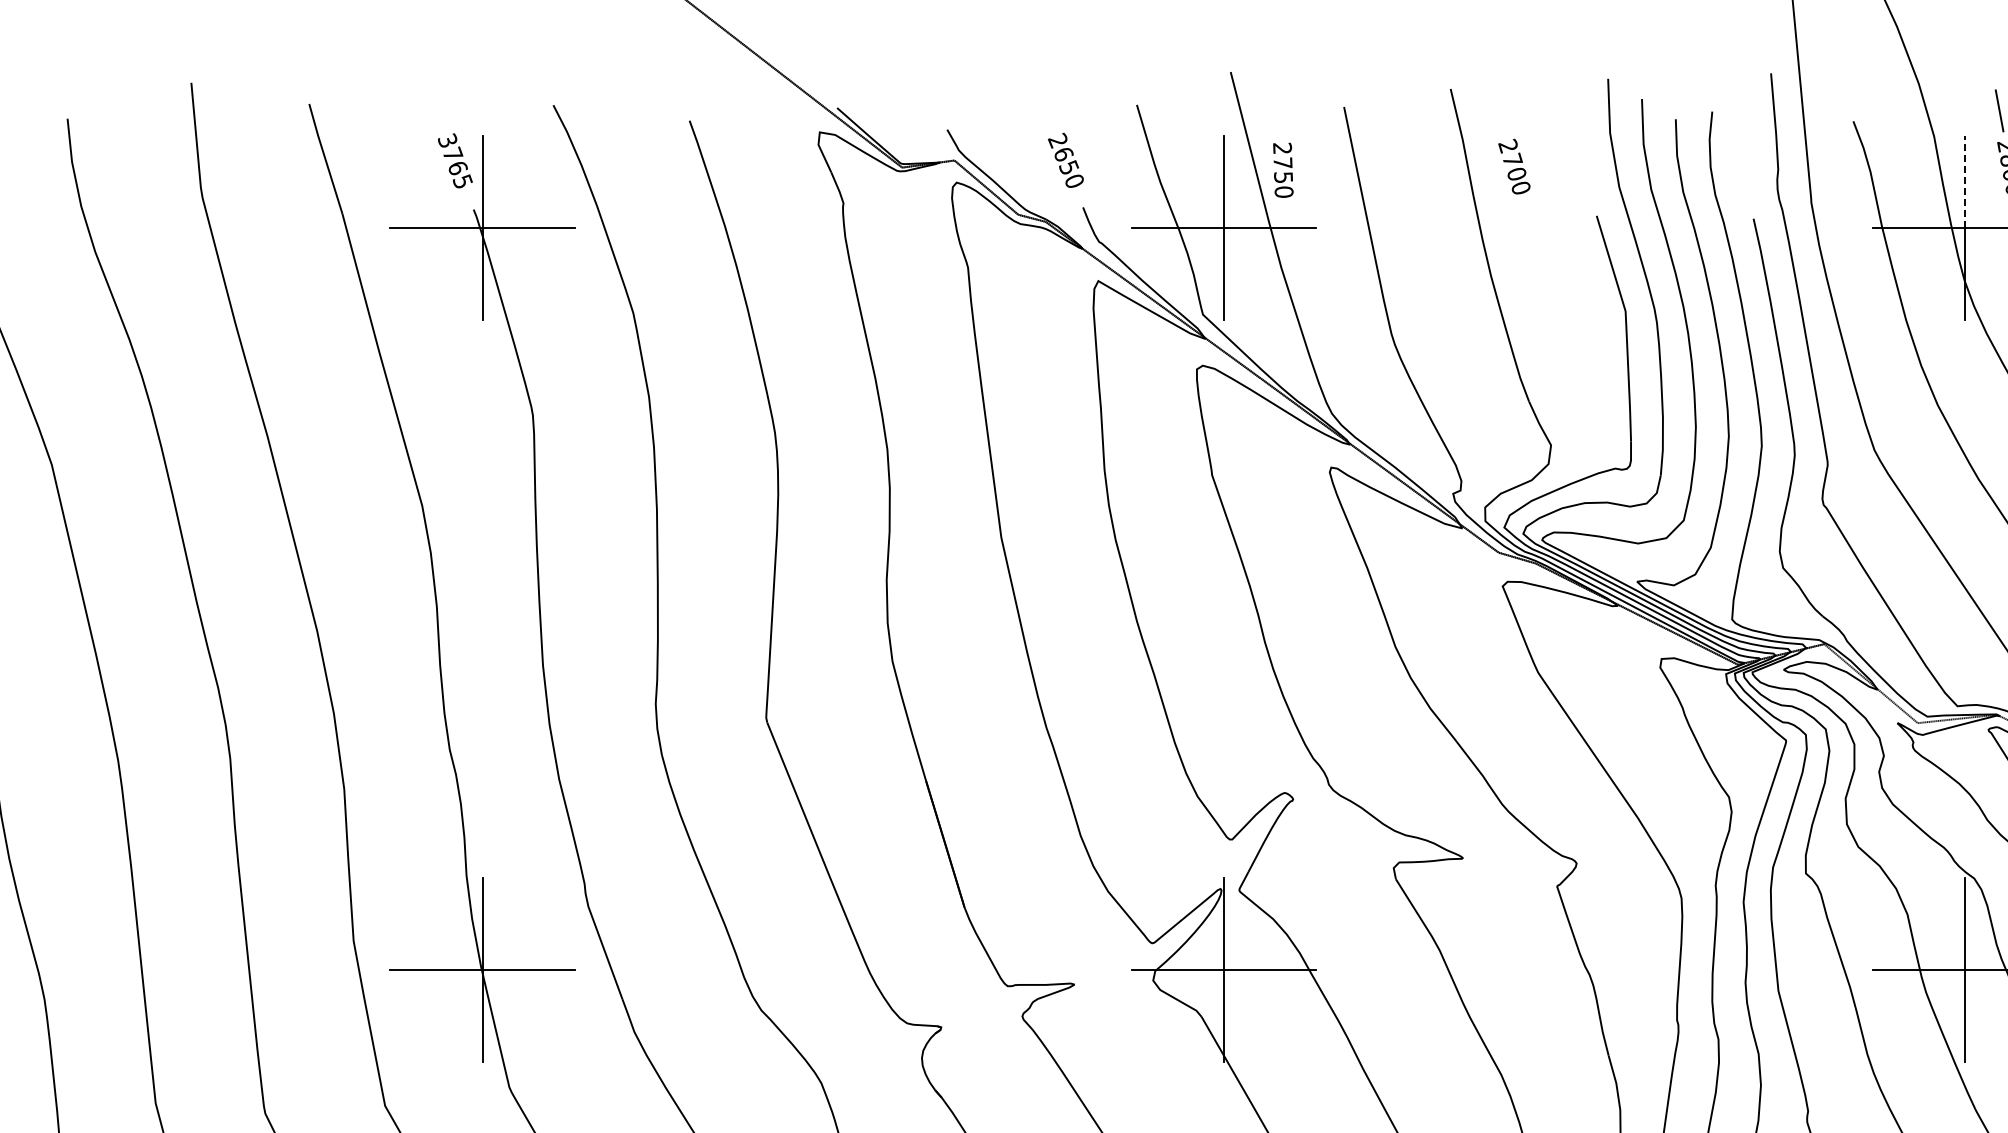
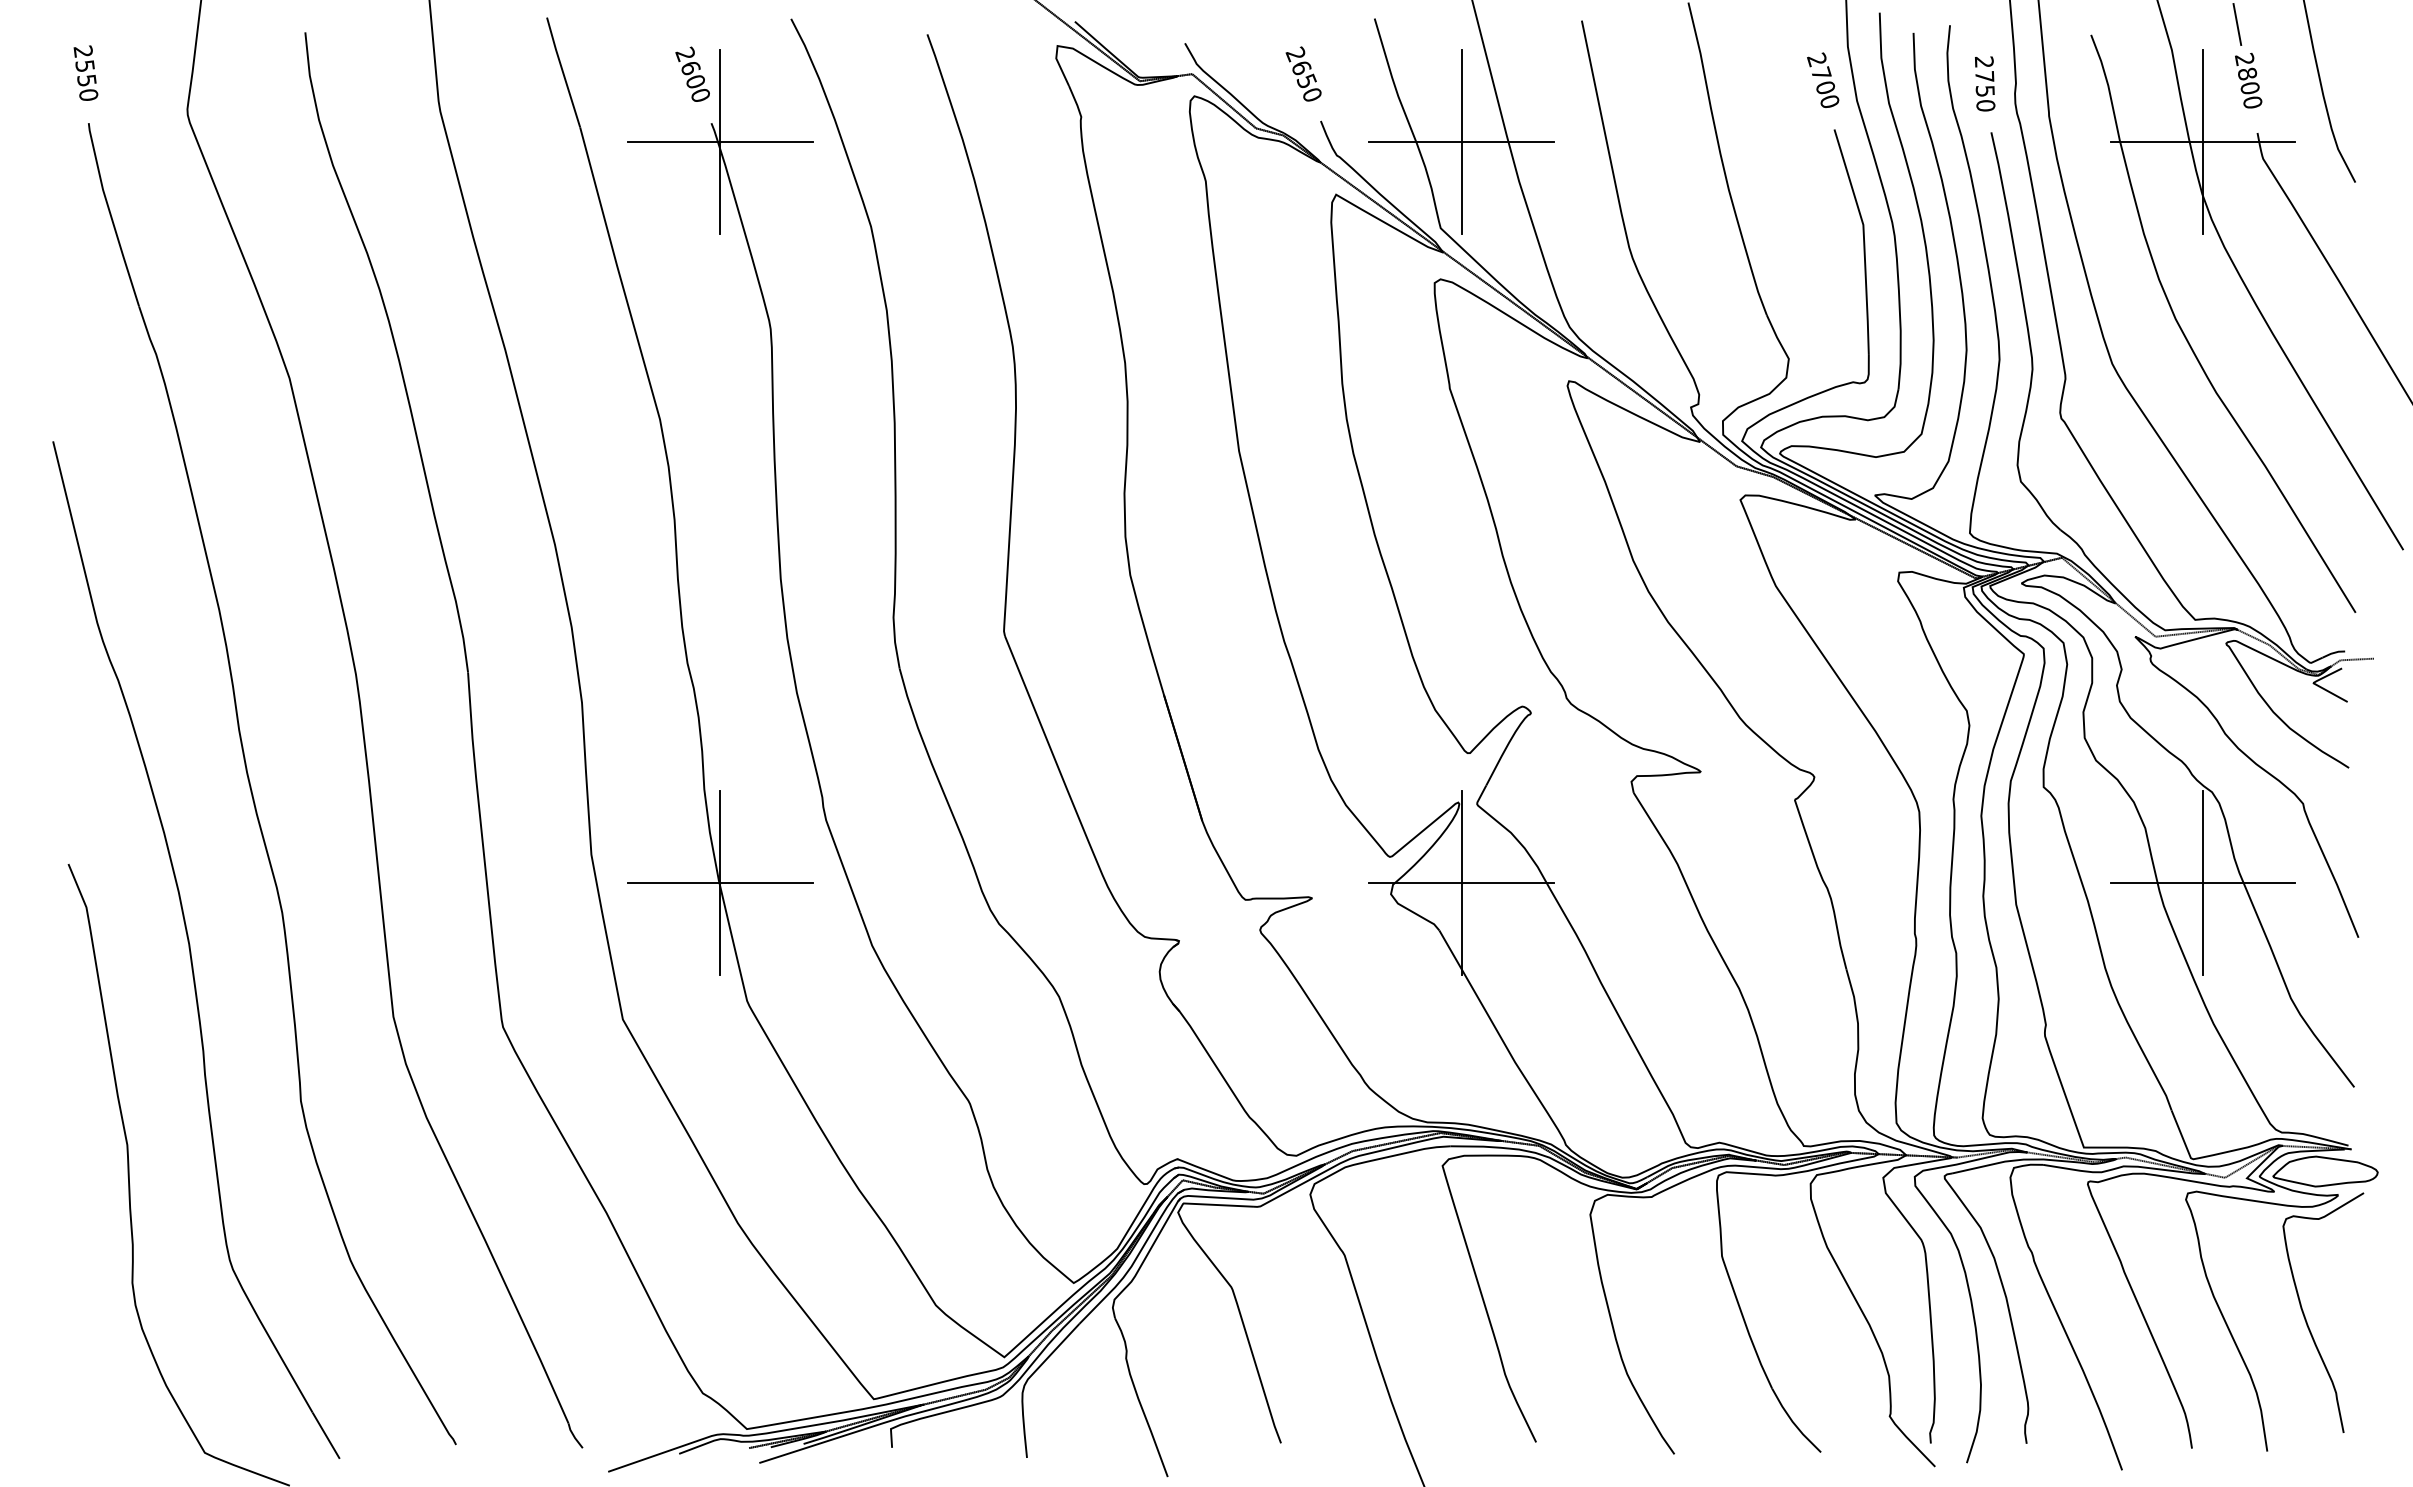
text: (454, 159) -> (692, 73), 3765 -> 2600
text: (1514, 165) -> (1823, 79), moved
text: (1283, 169) -> (1985, 83), moved
line: (1965, 181) -> (2203, 95), dashed -> solid

